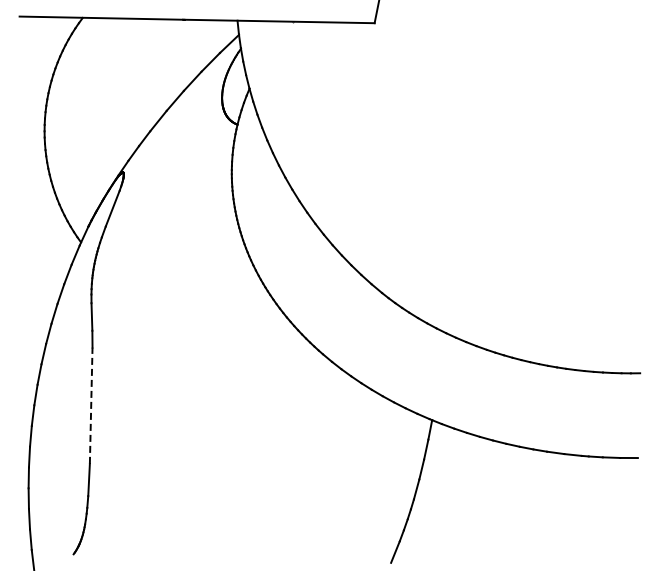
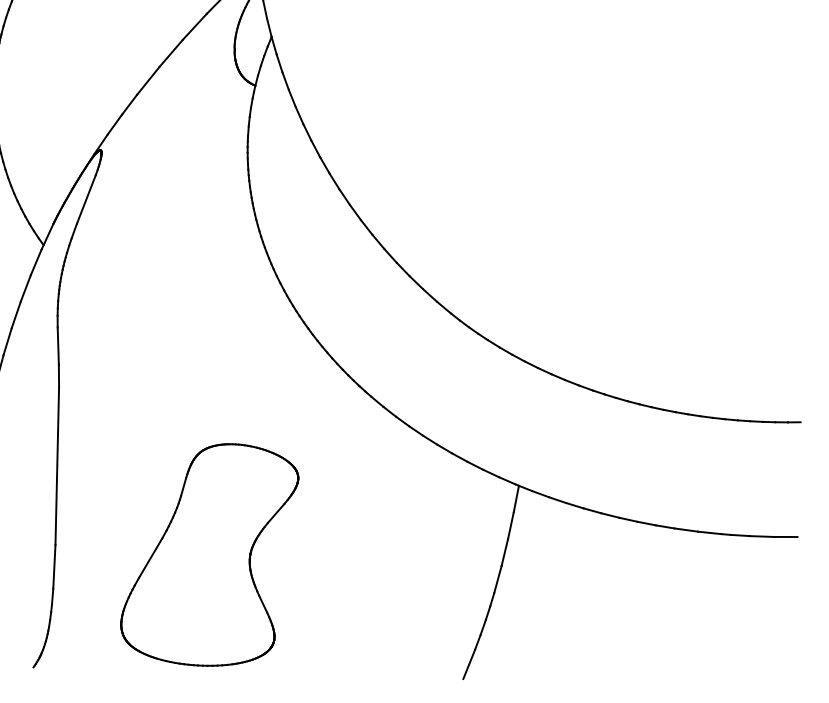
line: (91, 405) -> (57, 465), dashed -> solid
part: (203, 471) -> (209, 555), added

